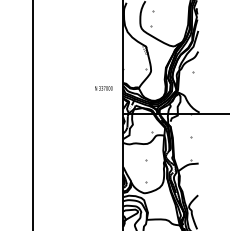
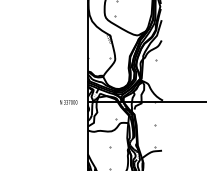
text: (103, 88) -> (68, 102), moved

